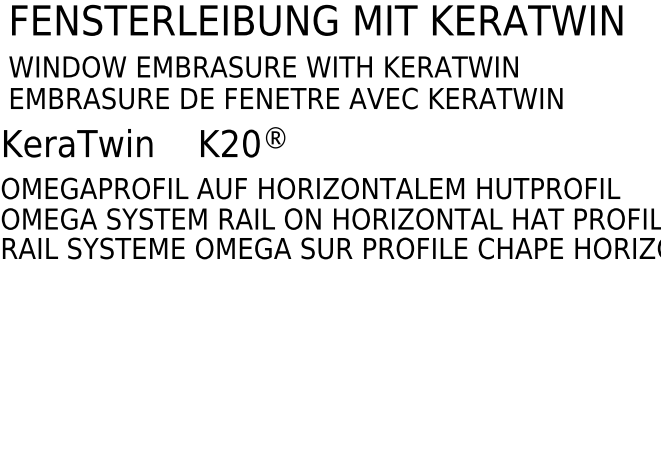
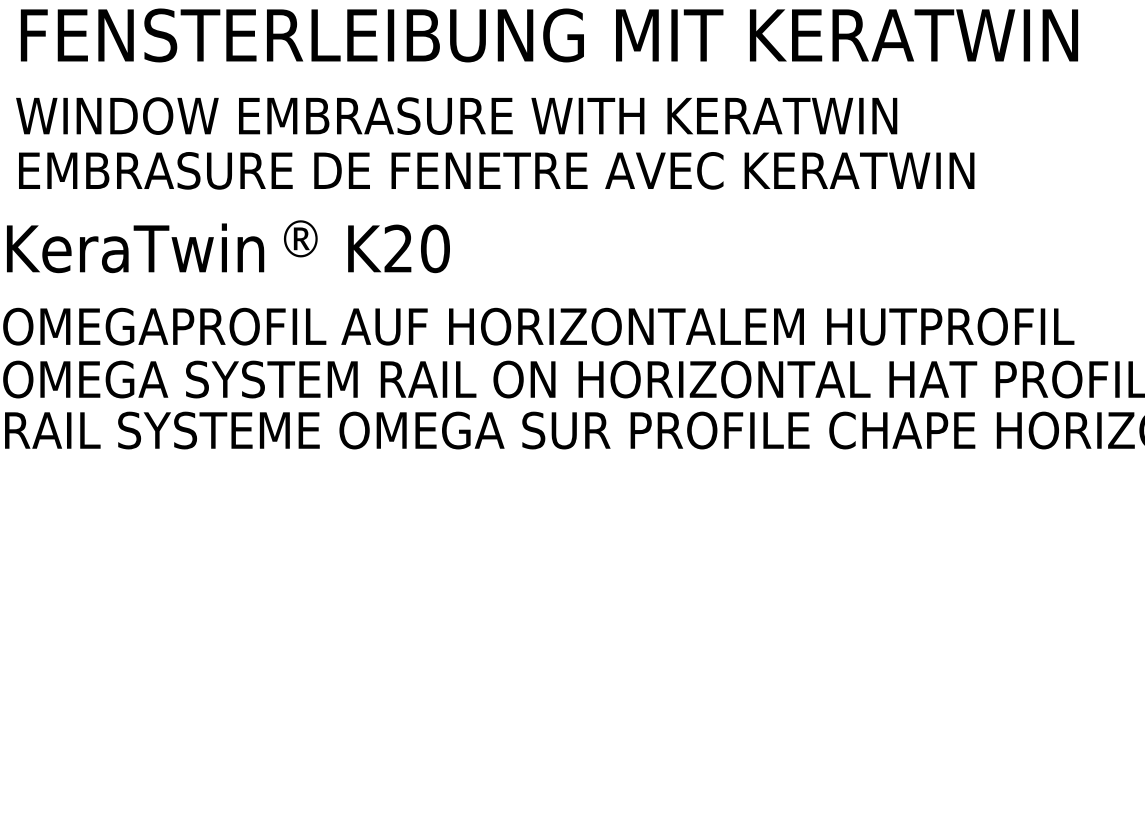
text: (275, 137) -> (300, 238), moved

